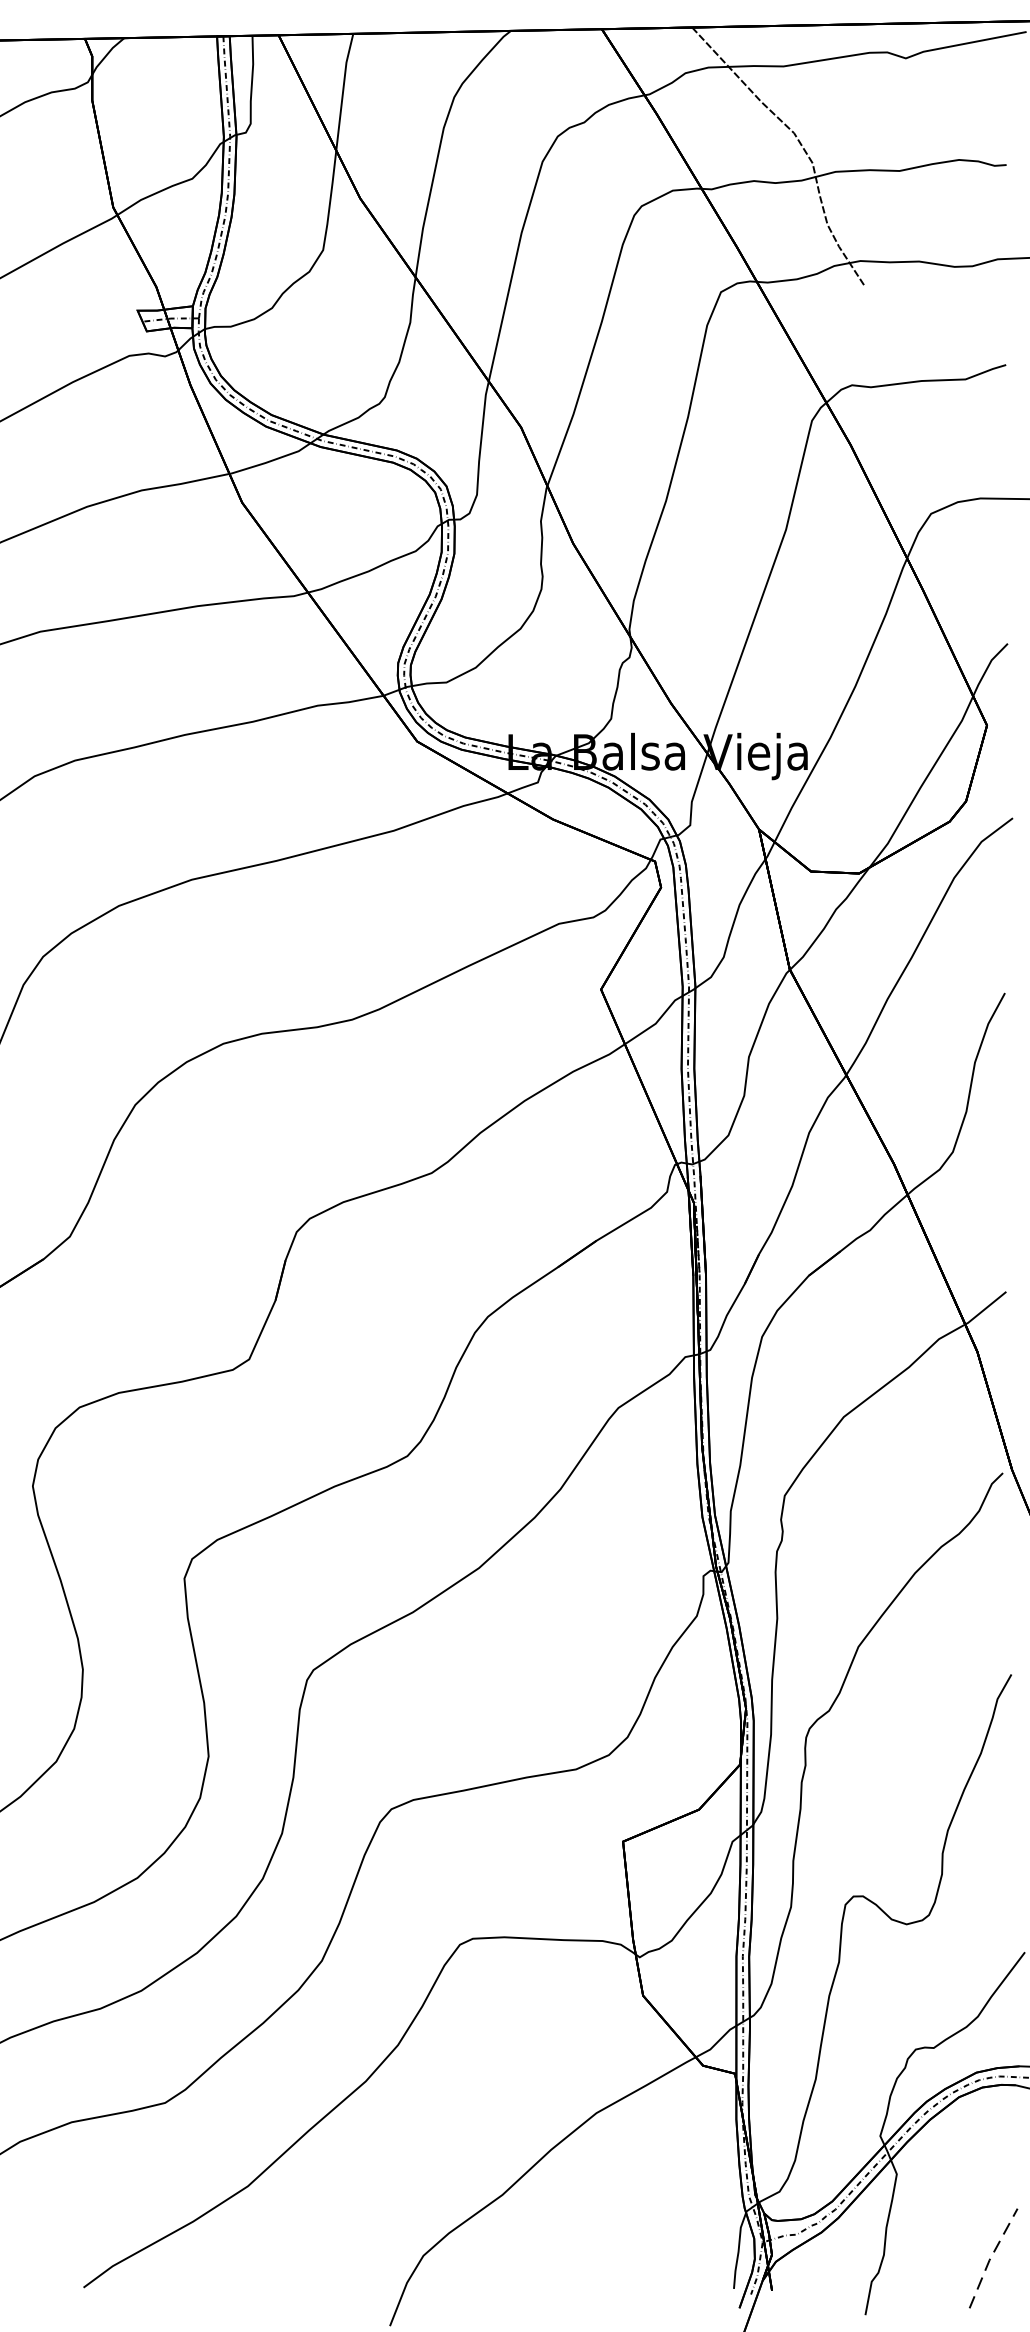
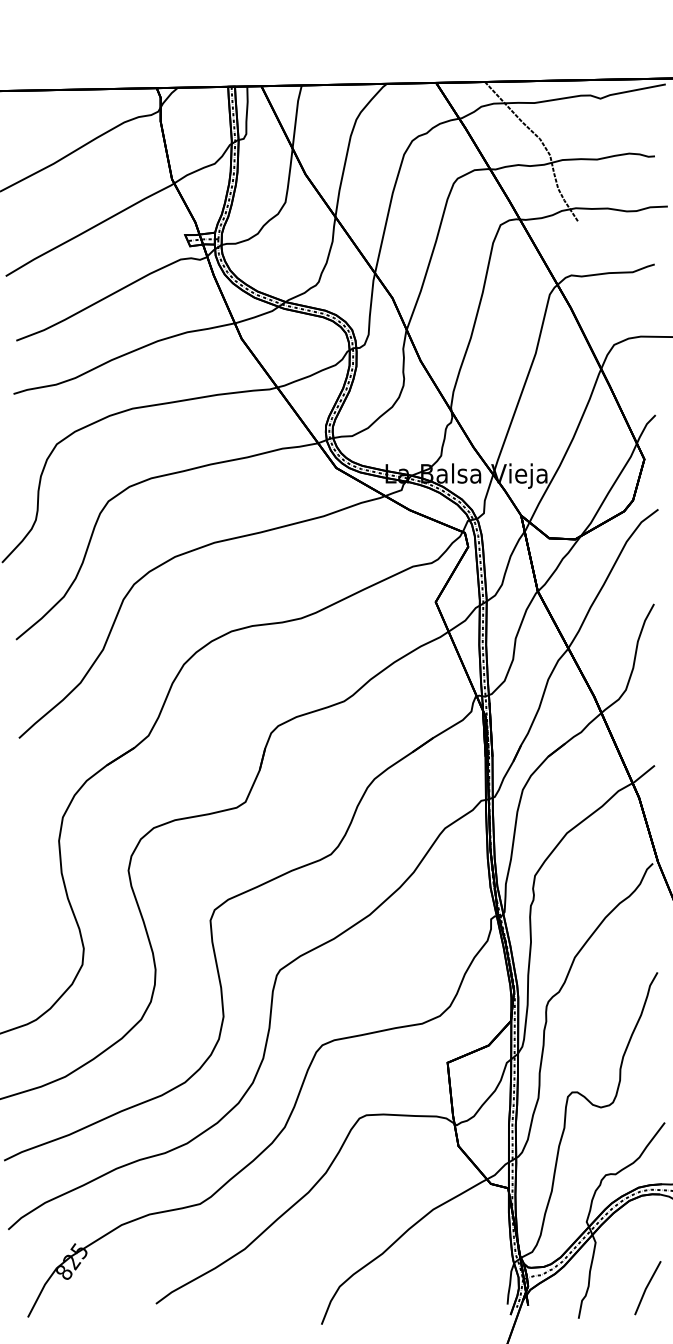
line: (990, 2259) -> (646, 1288), dashed -> solid

